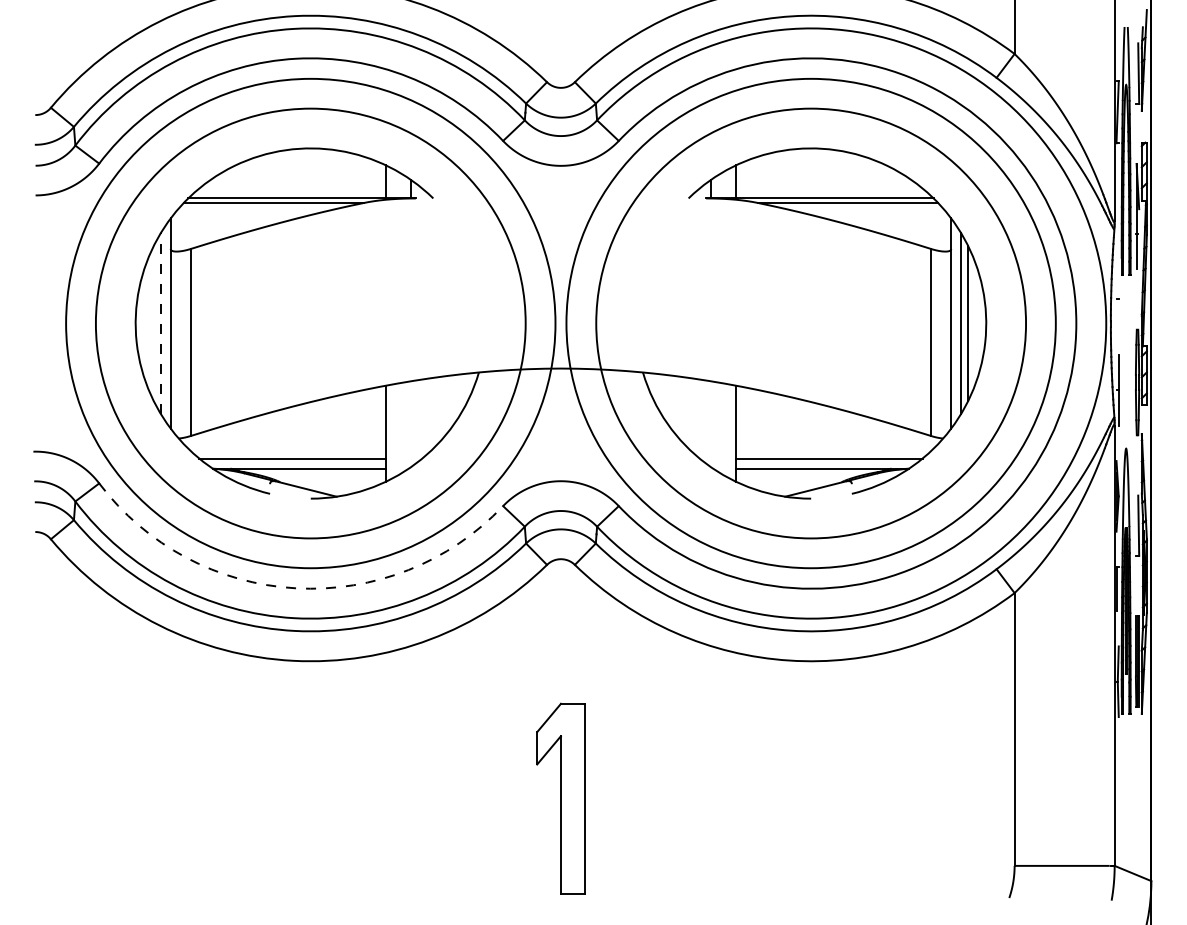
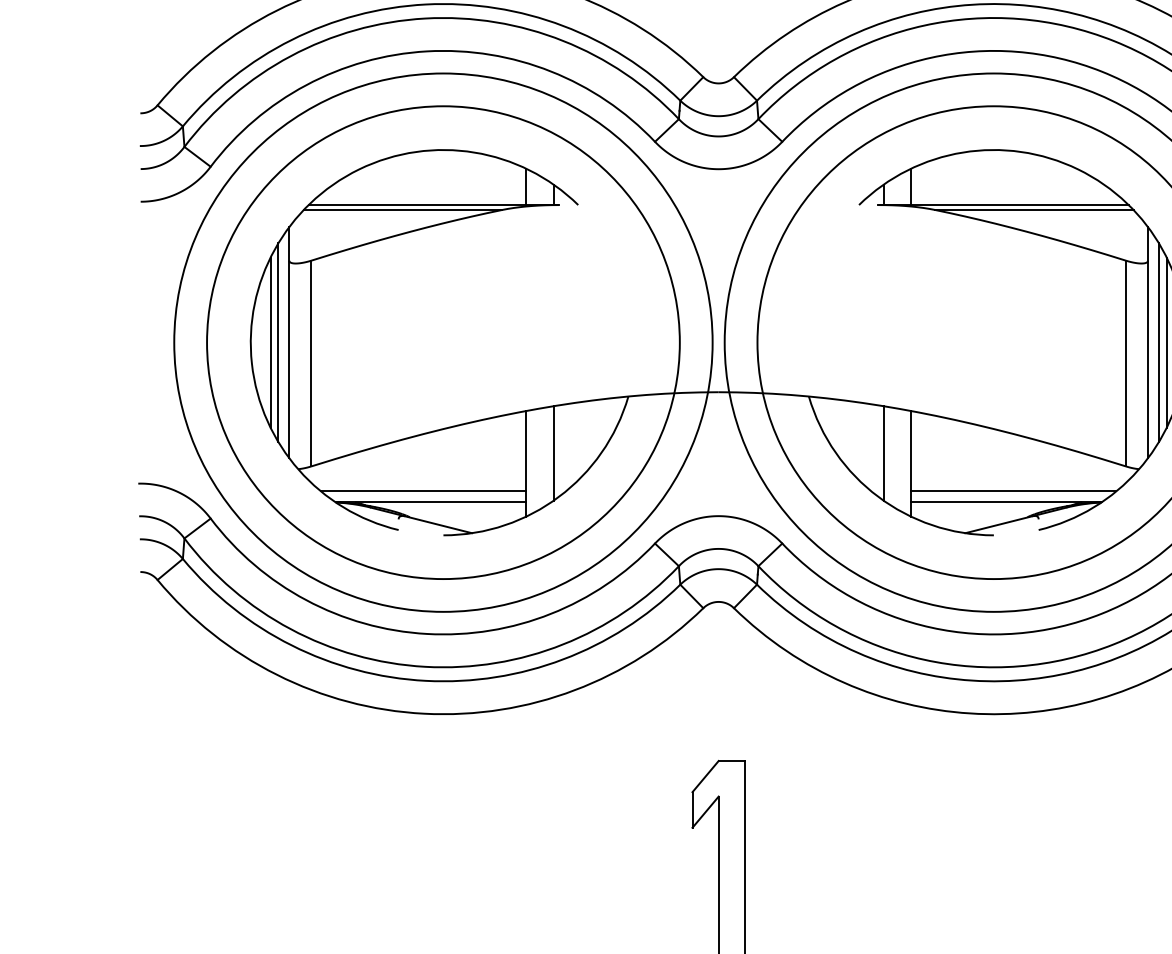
line: (153, 323) -> (270, 342), added
line: (160, 323) -> (278, 342), dashed -> solid
line: (410, 424) -> (553, 453), added
line: (711, 424) -> (884, 453), added
arc: (295, 588) -> (426, 634), dashed -> solid

